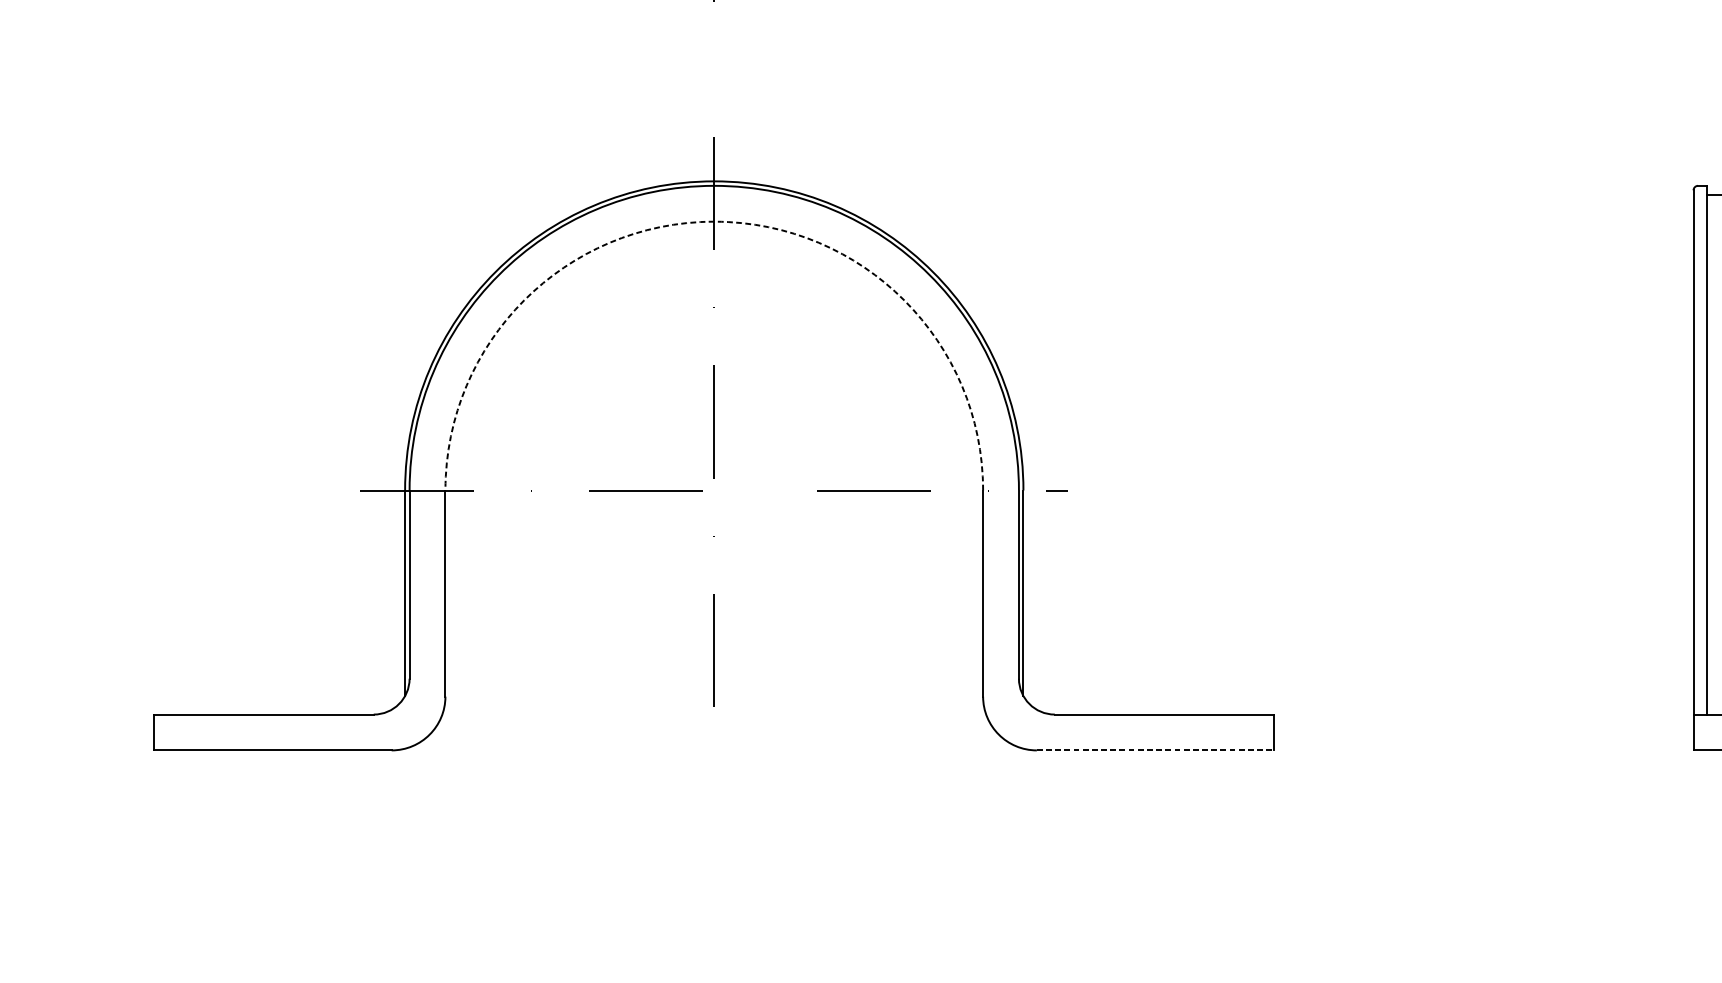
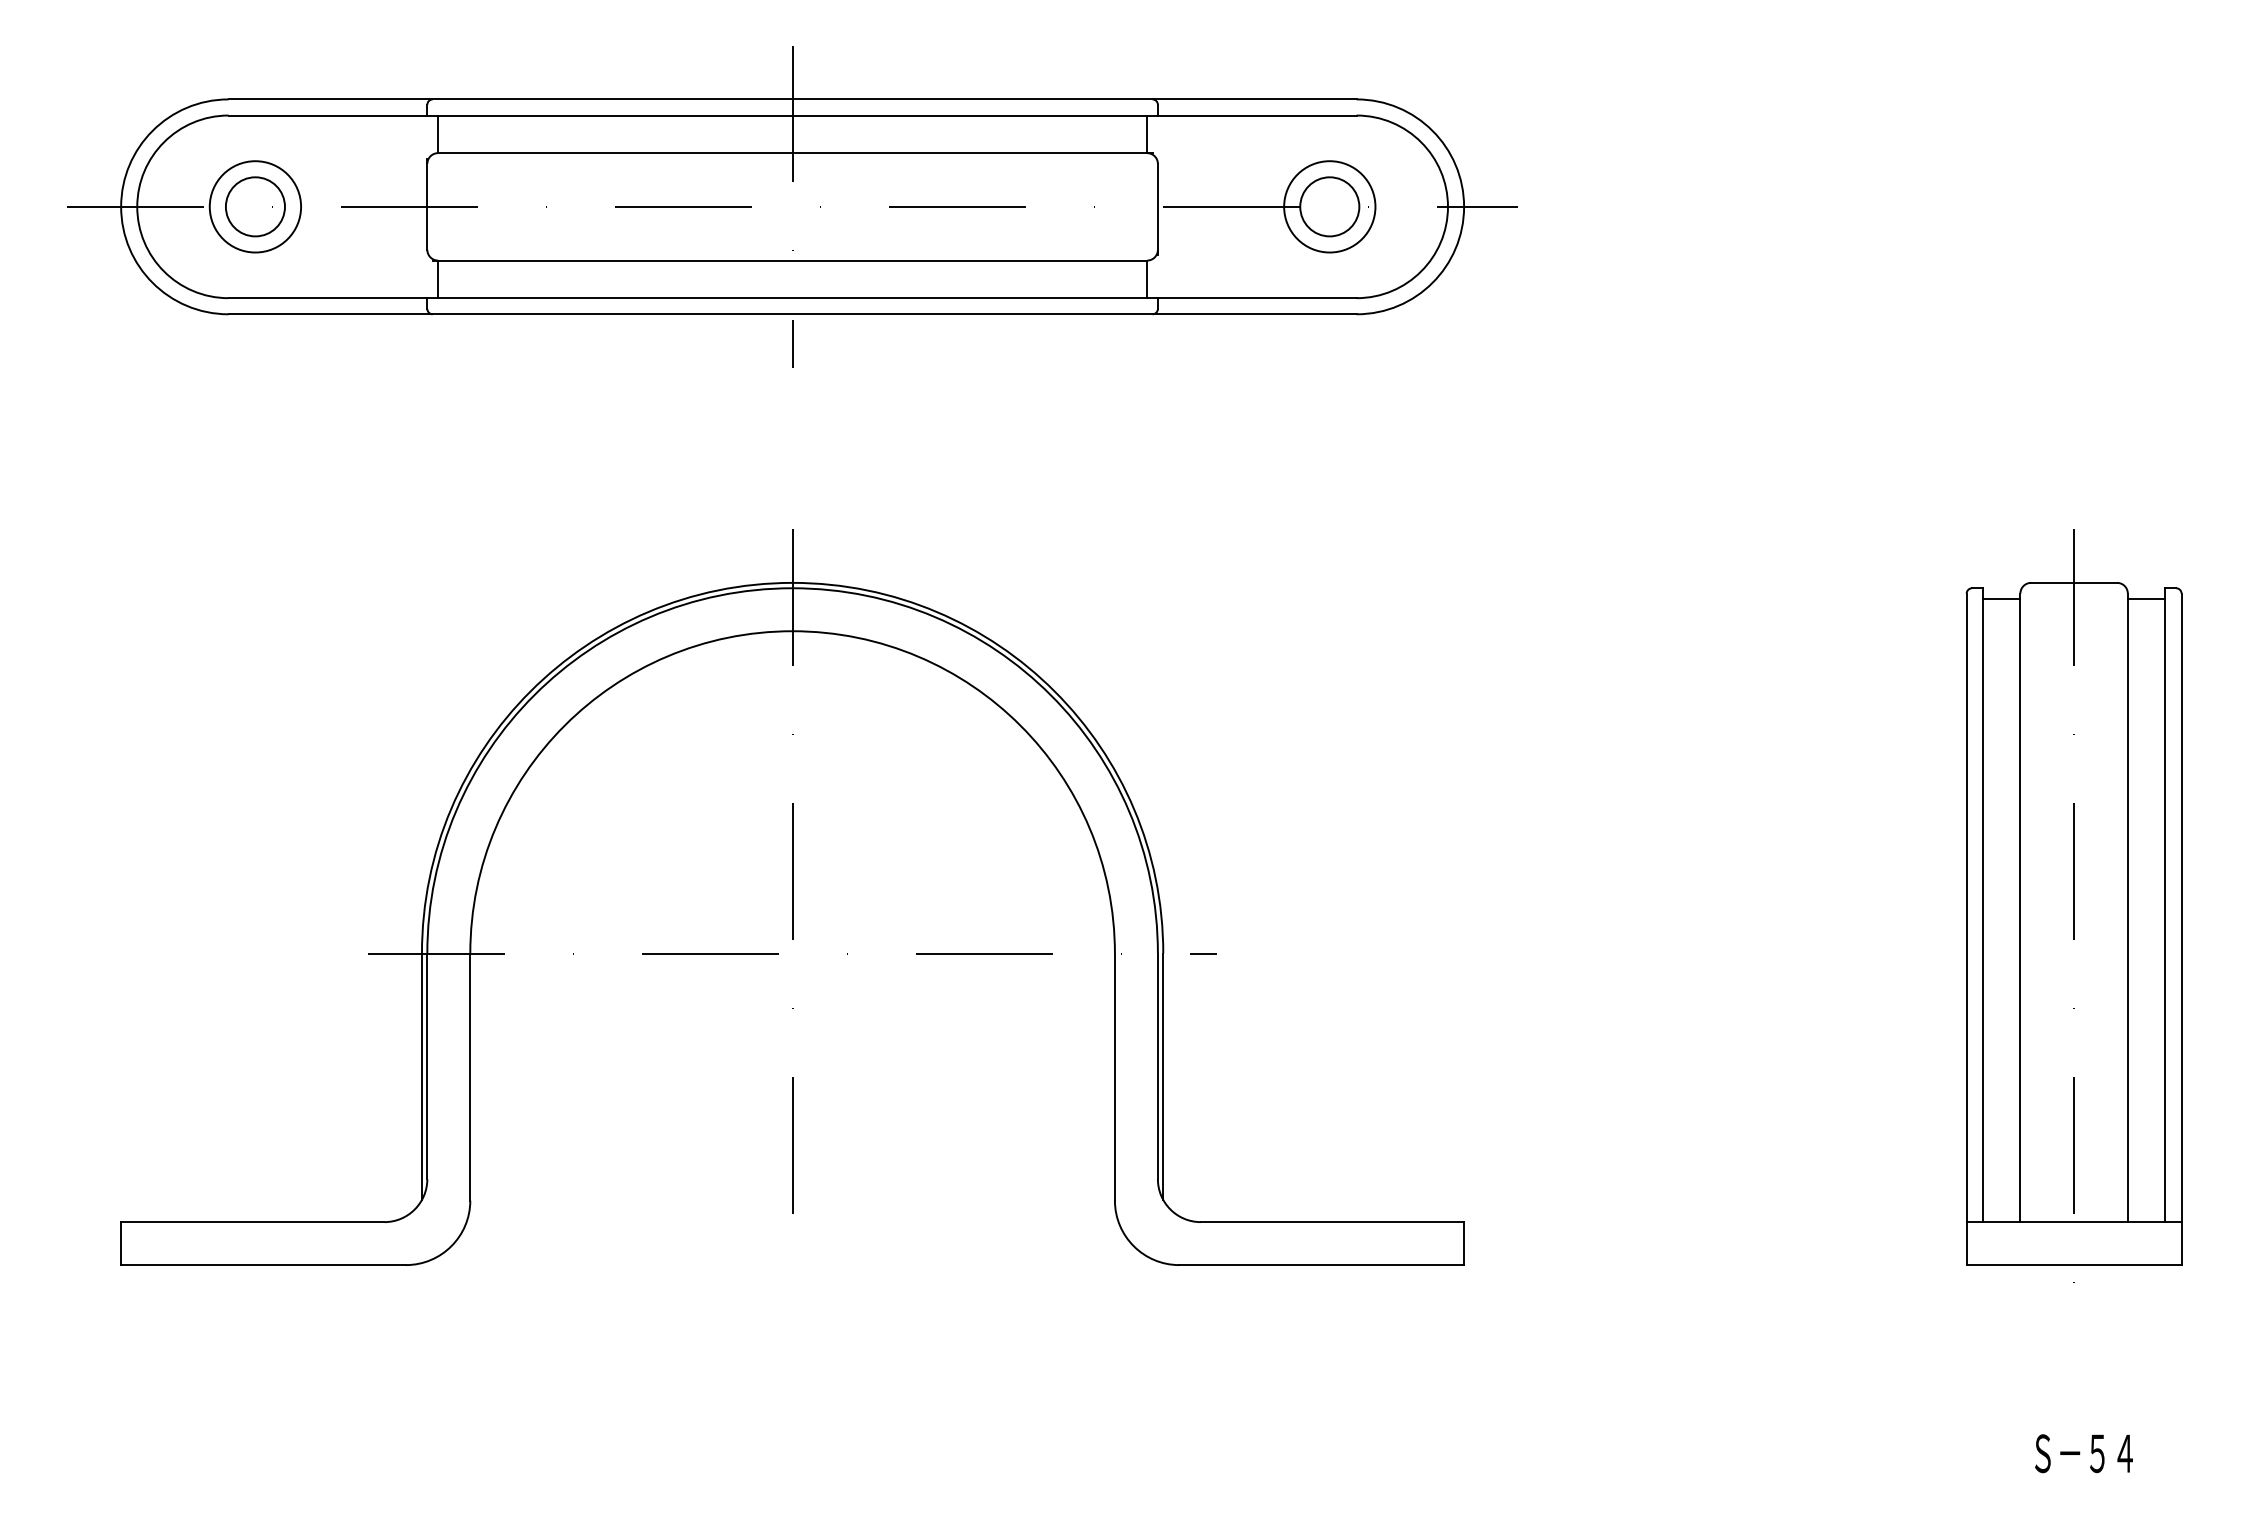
arc: (714, 221) -> (792, 631), dashed -> solid
line: (1156, 750) -> (1322, 1265), dashed -> solid

